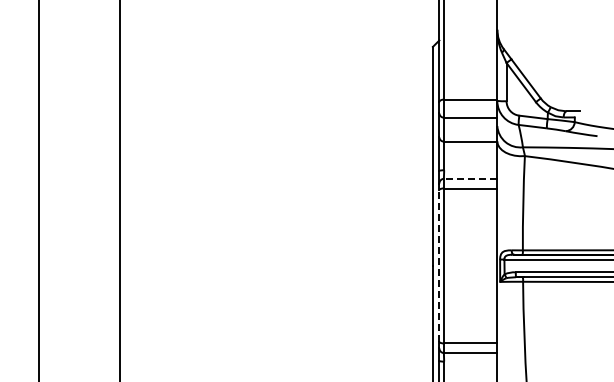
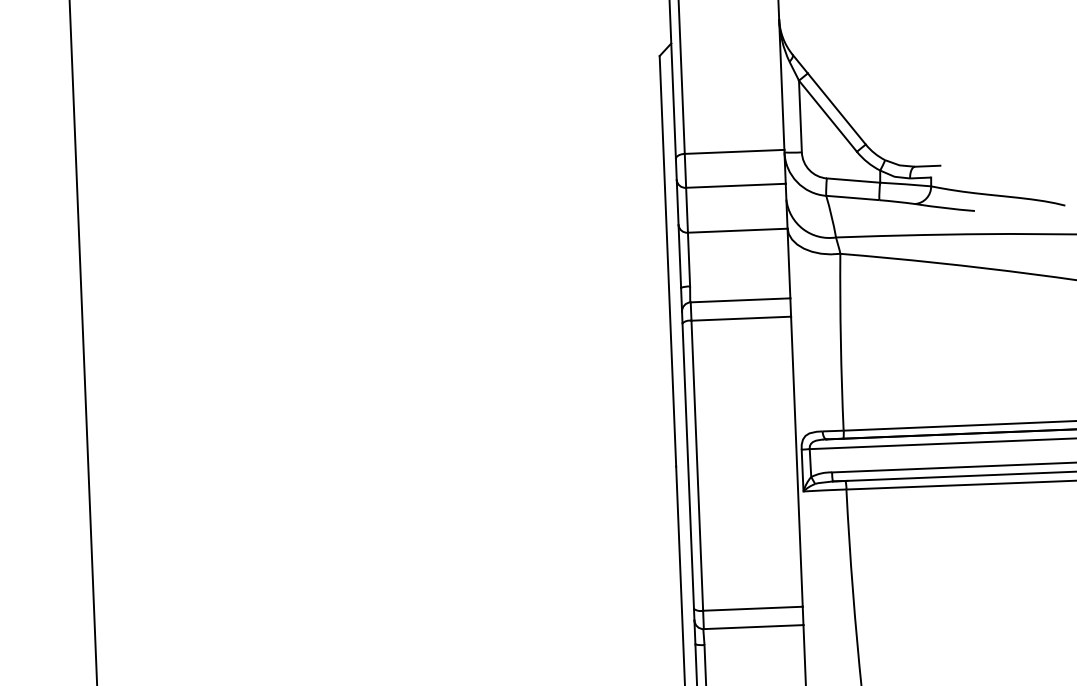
line: (470, 178) -> (740, 299), dashed -> solid
line: (439, 265) -> (688, 465), dashed -> solid

